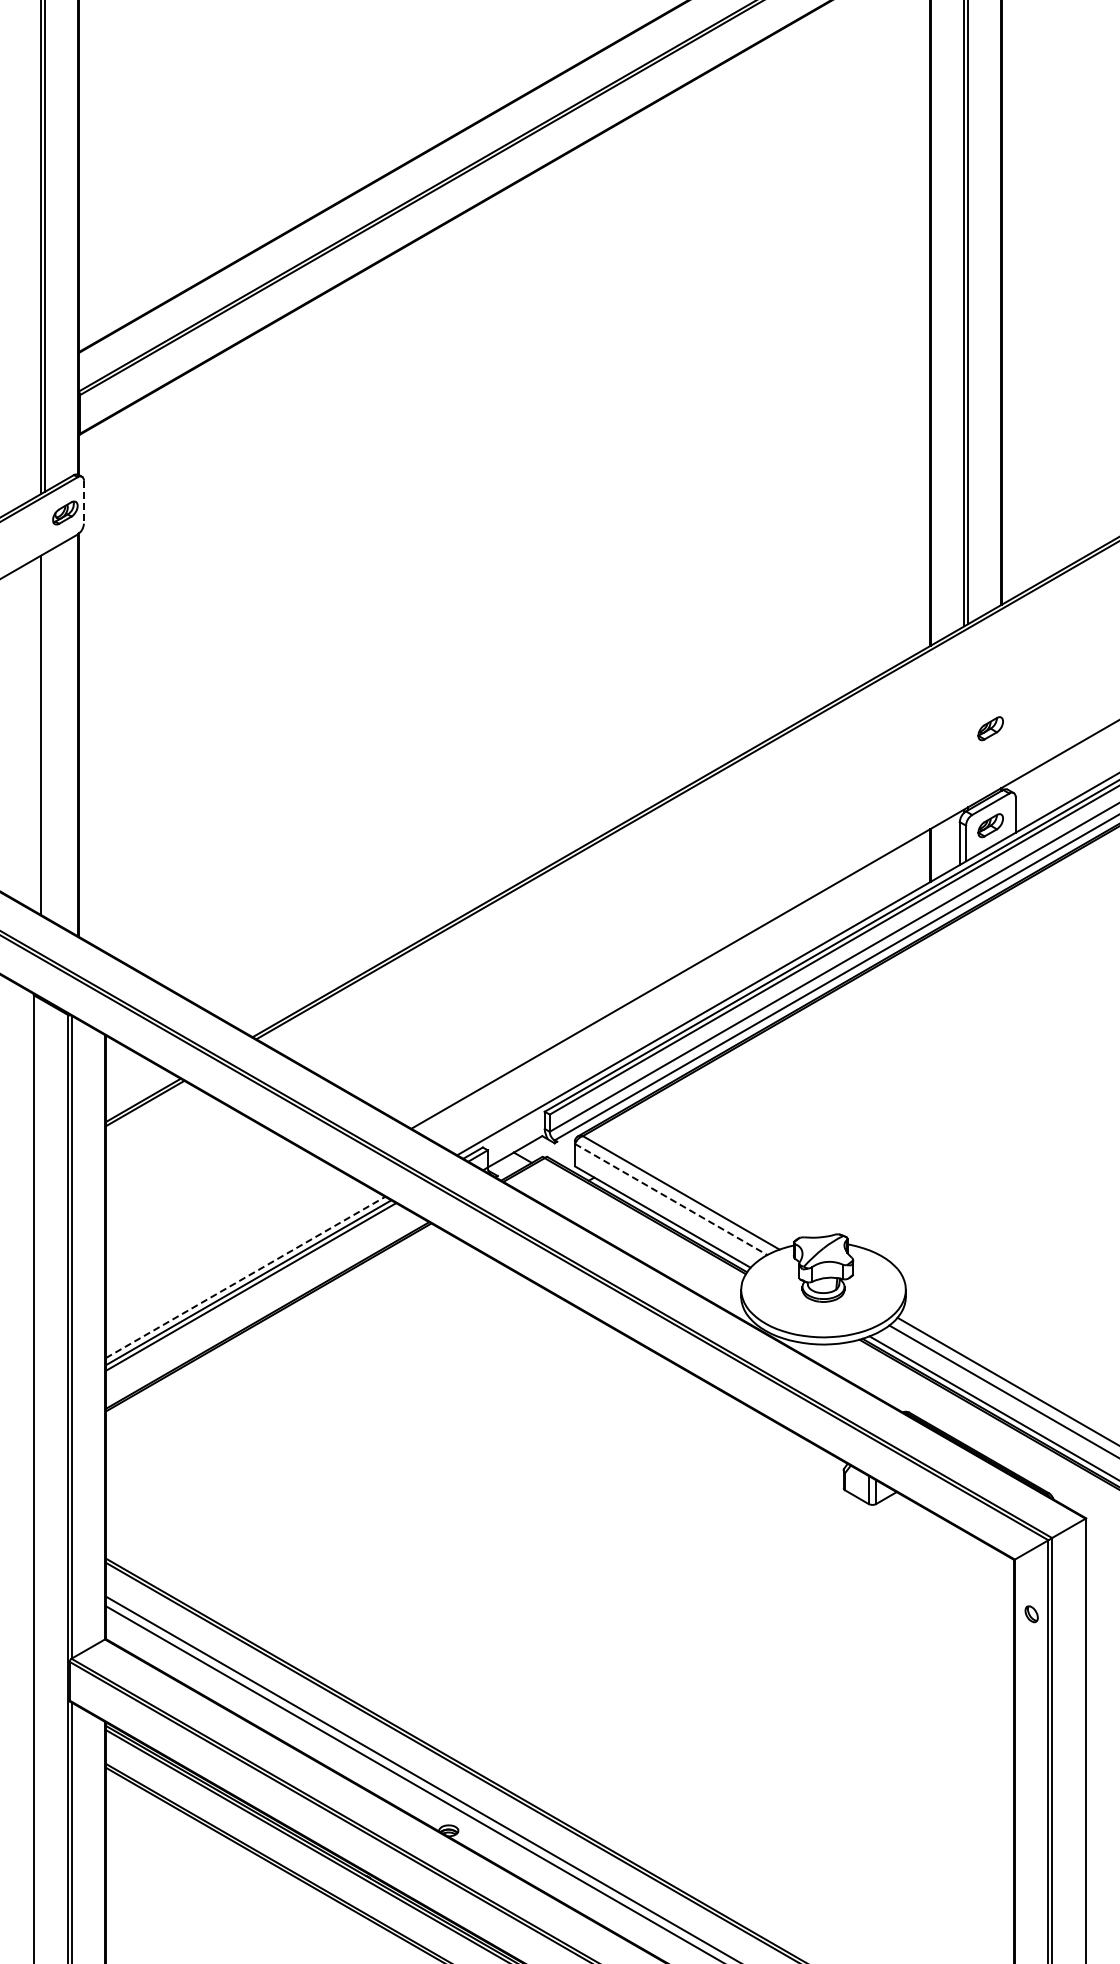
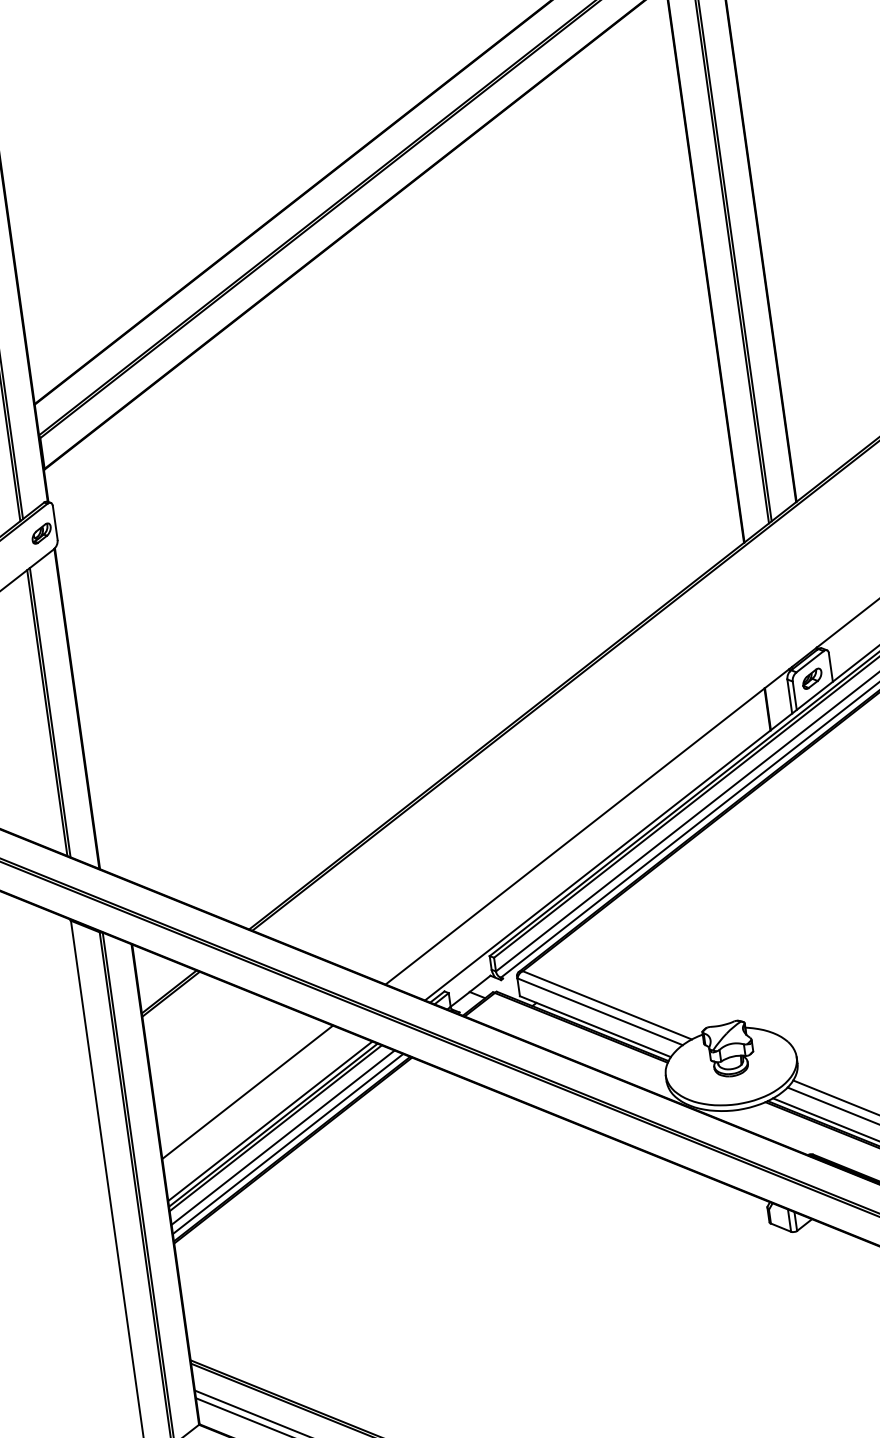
line: (83, 502) -> (54, 523), dashed -> solid
part: (990, 728) -> (801, 601), removed
line: (44, 735) -> (49, 712), added
line: (671, 1199) -> (600, 1011), dashed -> solid
line: (222, 1237) -> (247, 1092), added
line: (245, 1277) -> (270, 1121), dashed -> solid
line: (258, 1299) -> (283, 1137), added
line: (263, 1308) -> (288, 1143), added

